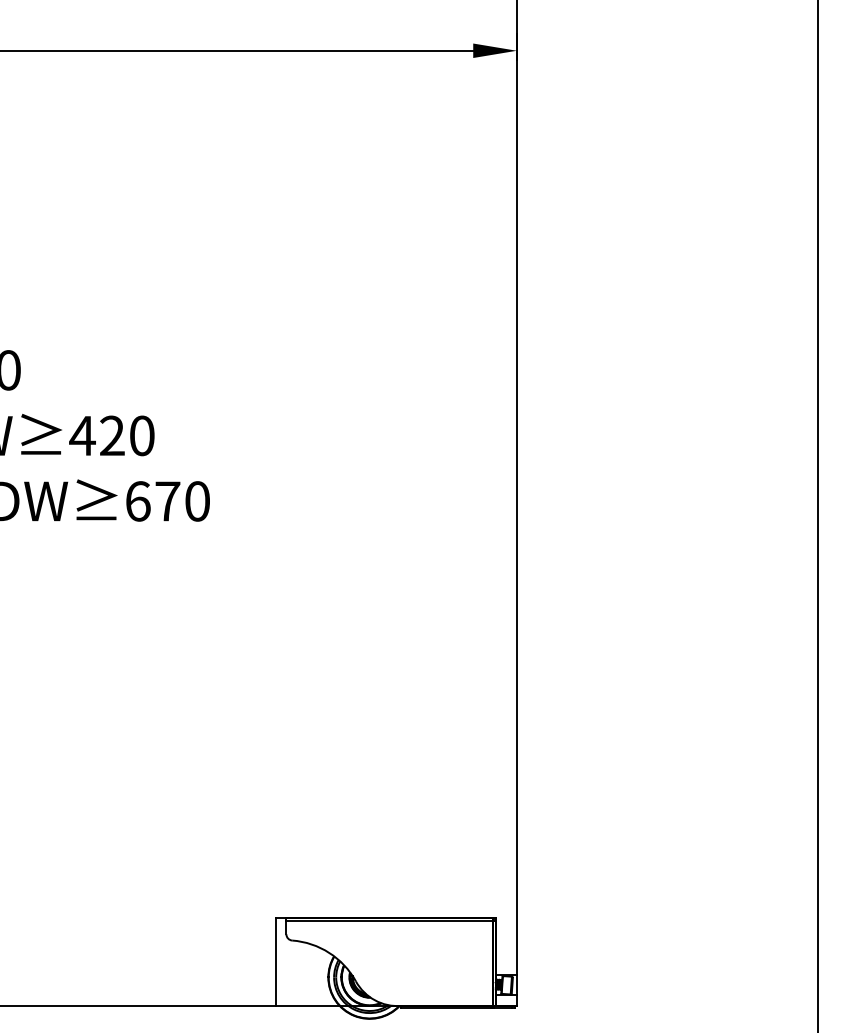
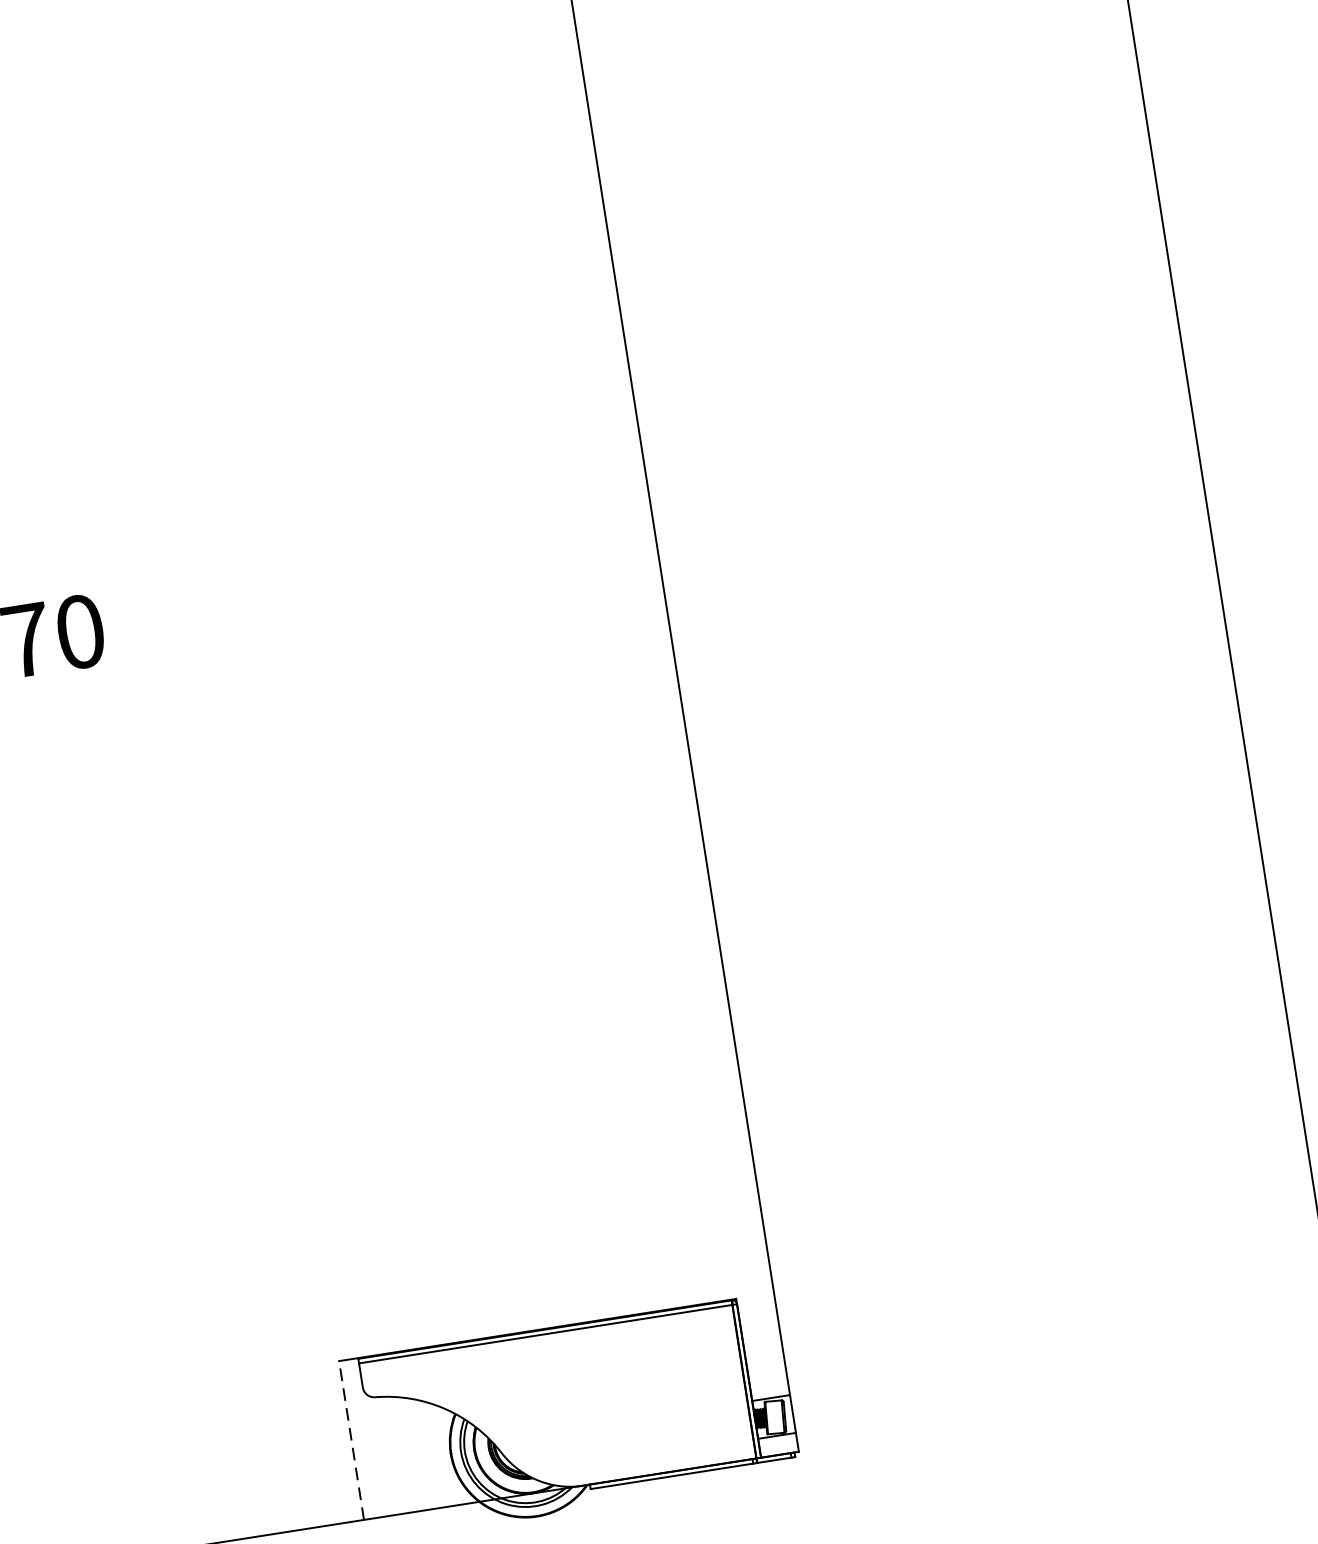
line: (275, 961) -> (350, 1439), solid -> dashed

